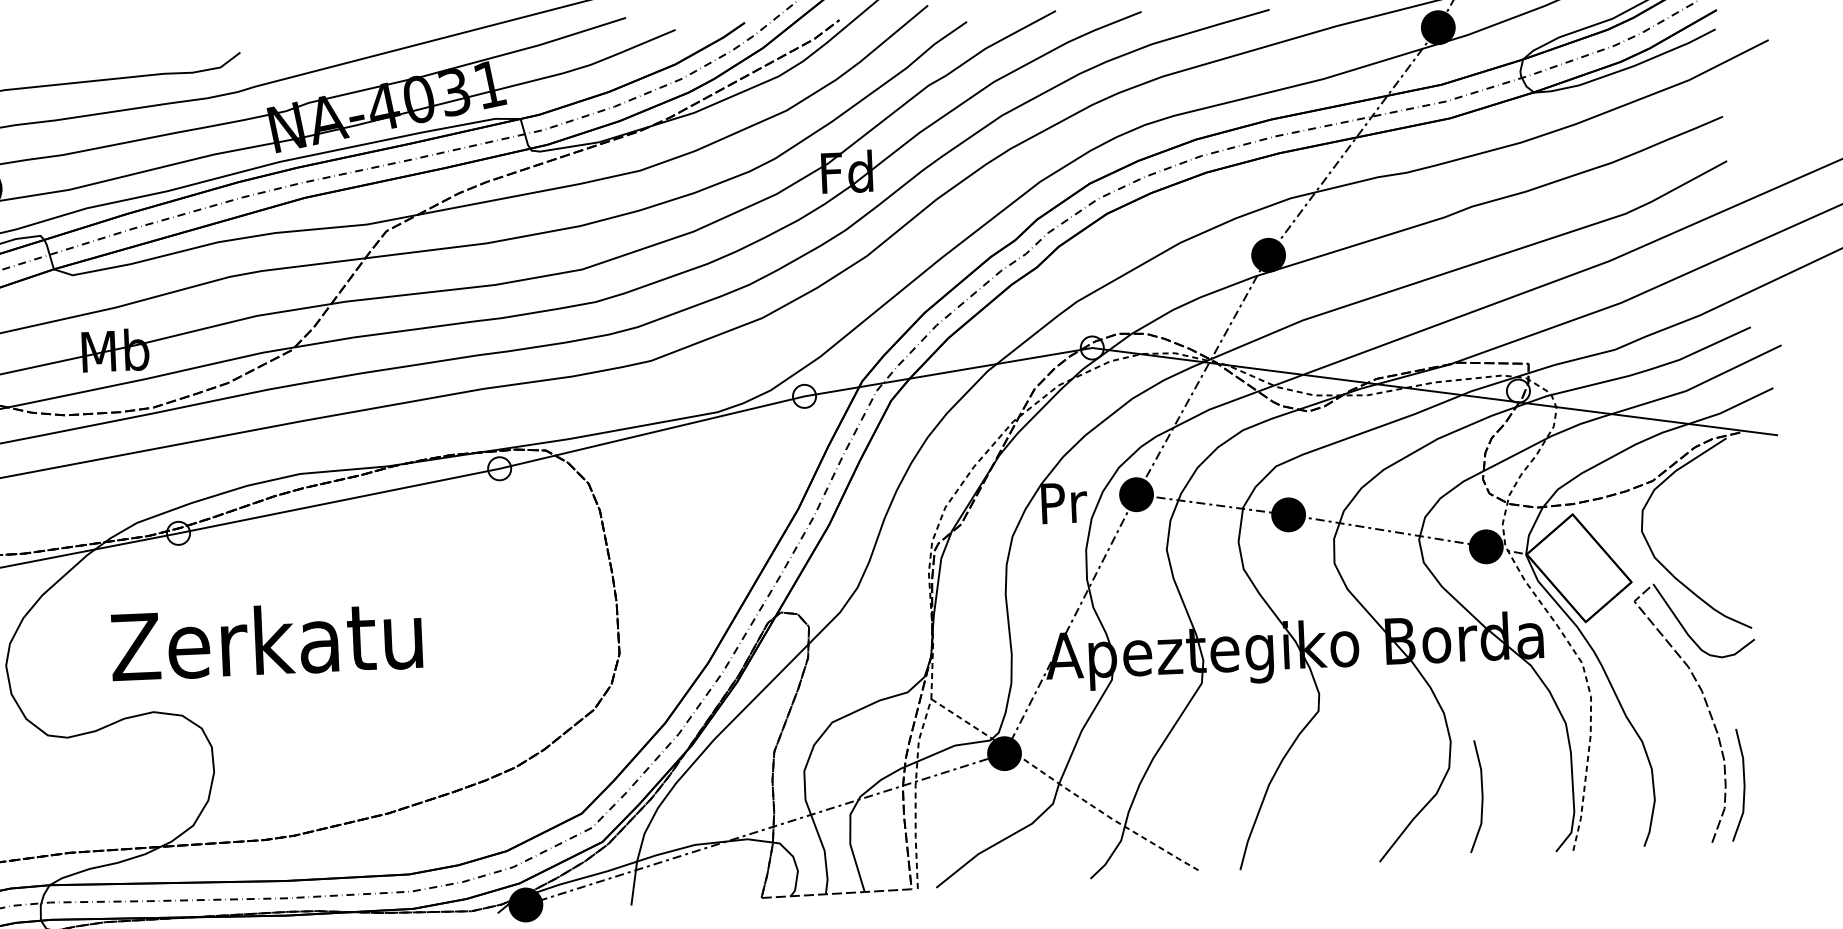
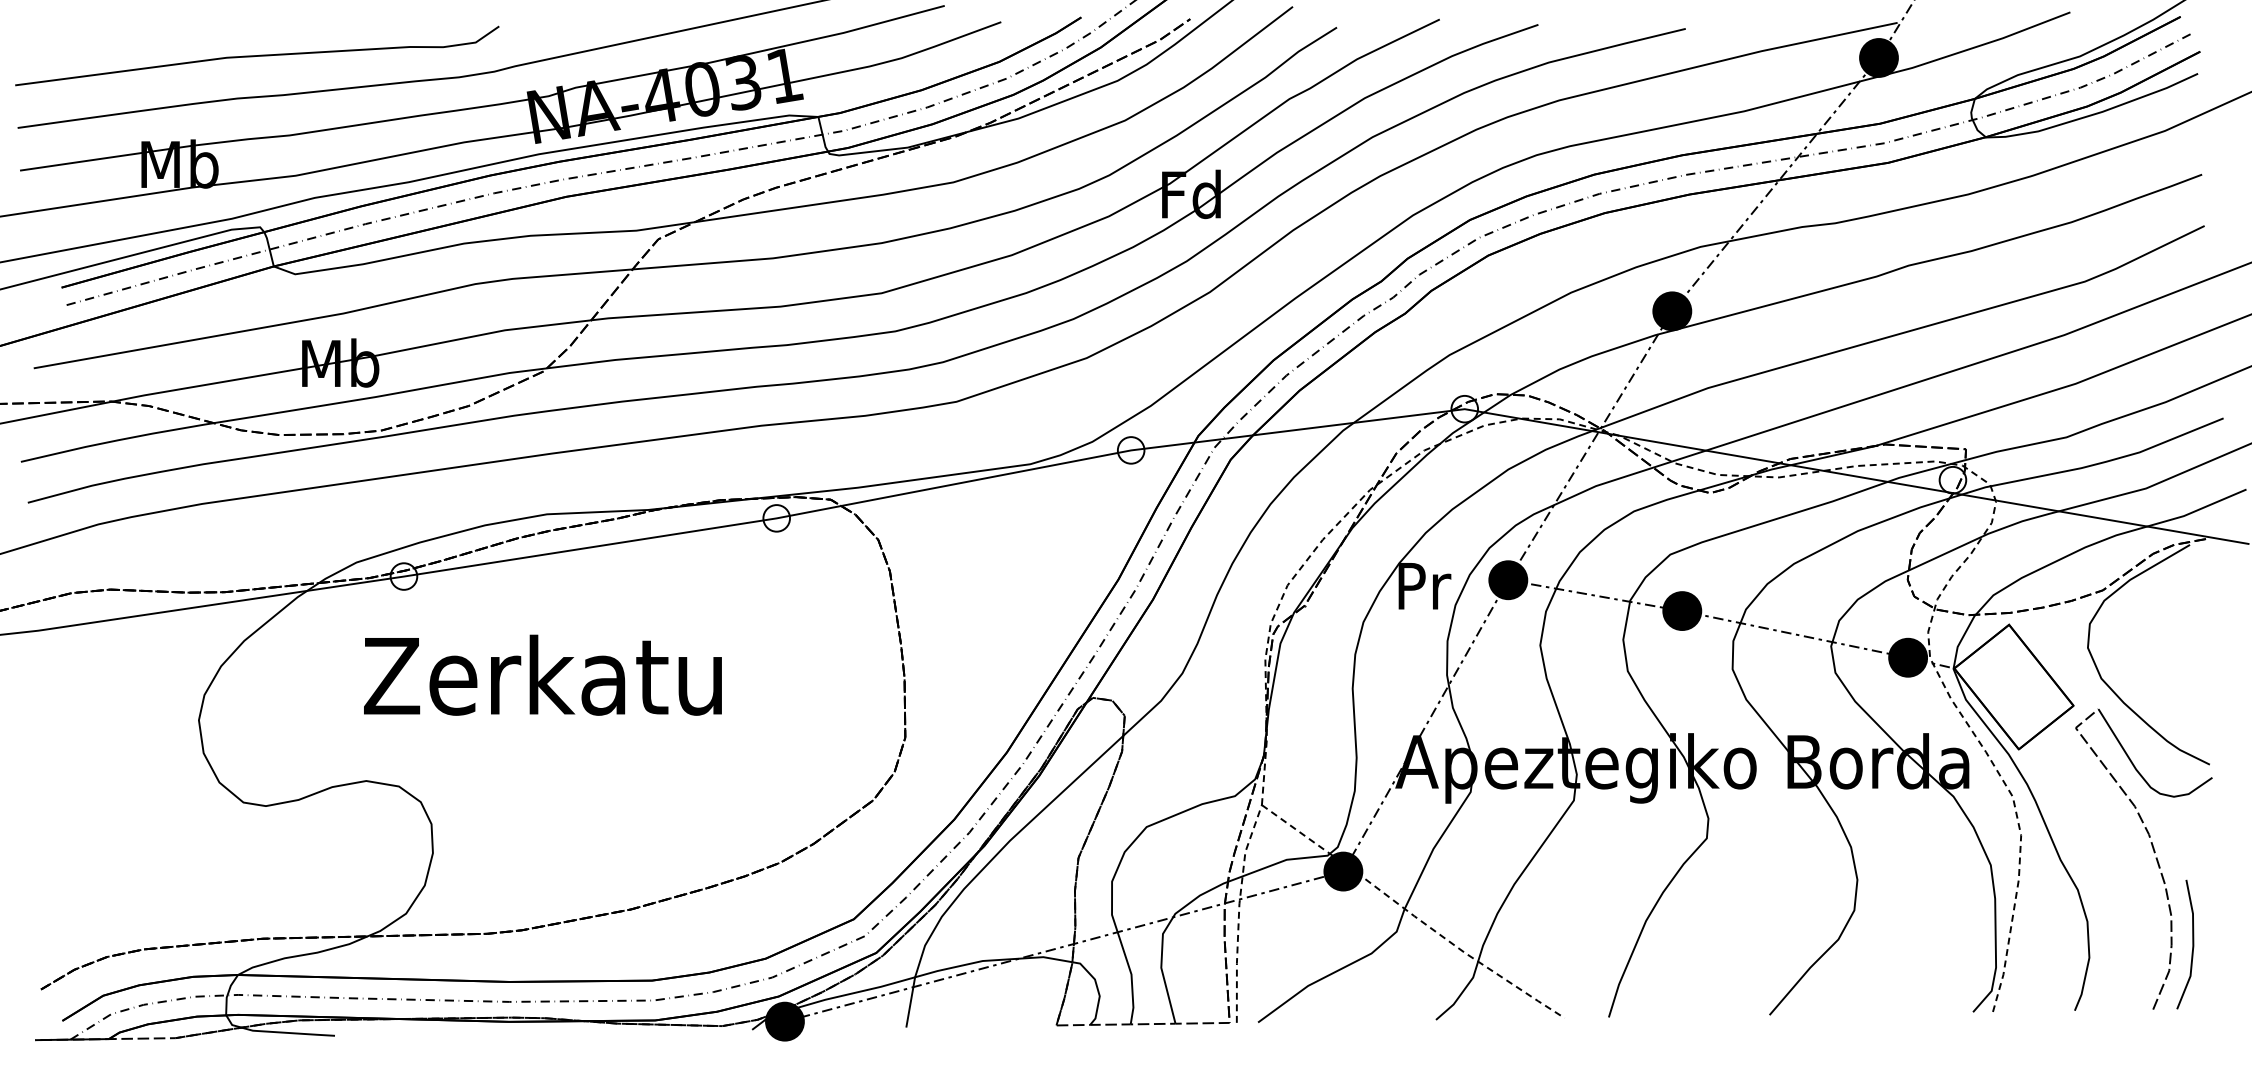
text: (266, 639) -> (542, 674), moved
line: (1481, 796) -> (1890, 944), removed

